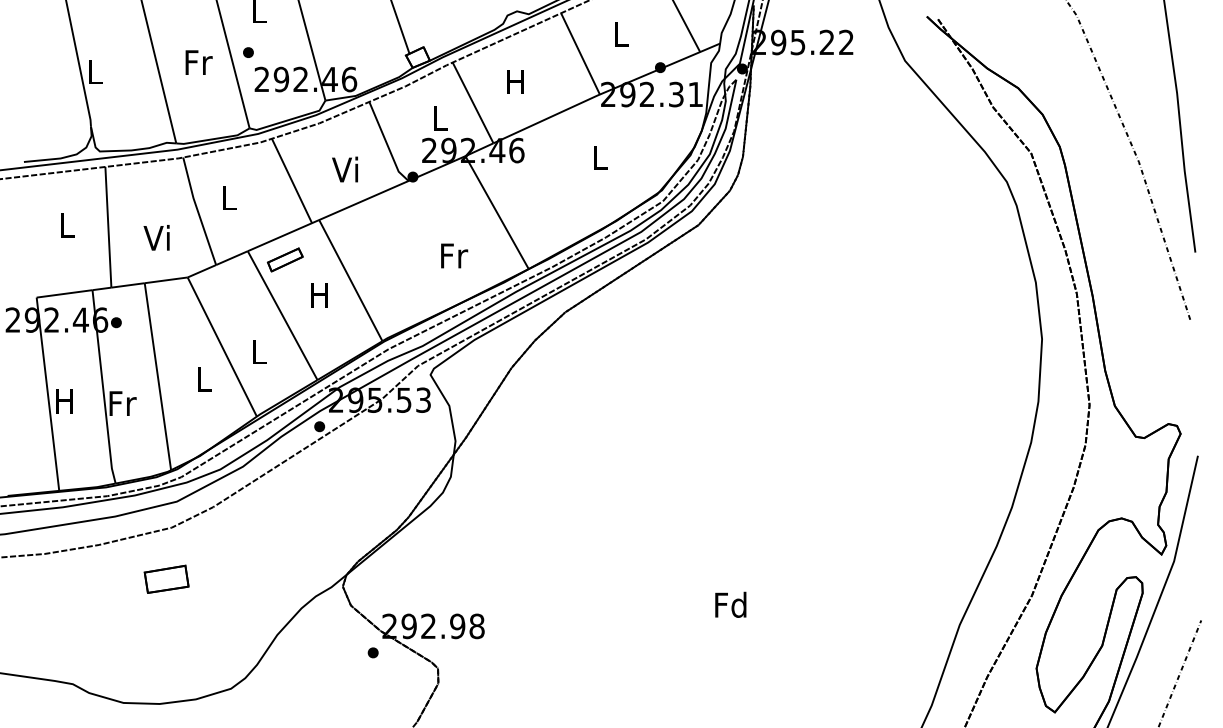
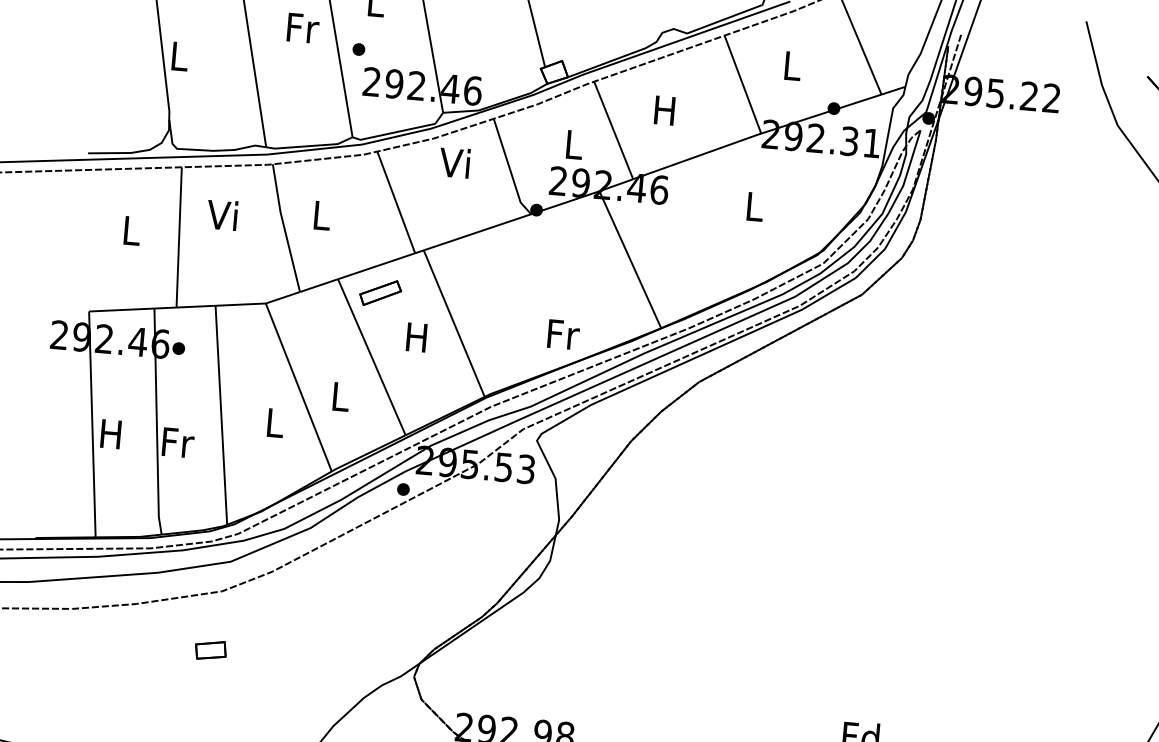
text: (198, 62) -> (302, 28), moved
text: (344, 169) -> (453, 162), moved
text: (156, 237) -> (222, 214), moved
text: (454, 255) -> (563, 334), moved
part: (166, 578) -> (210, 649), size x0.6

